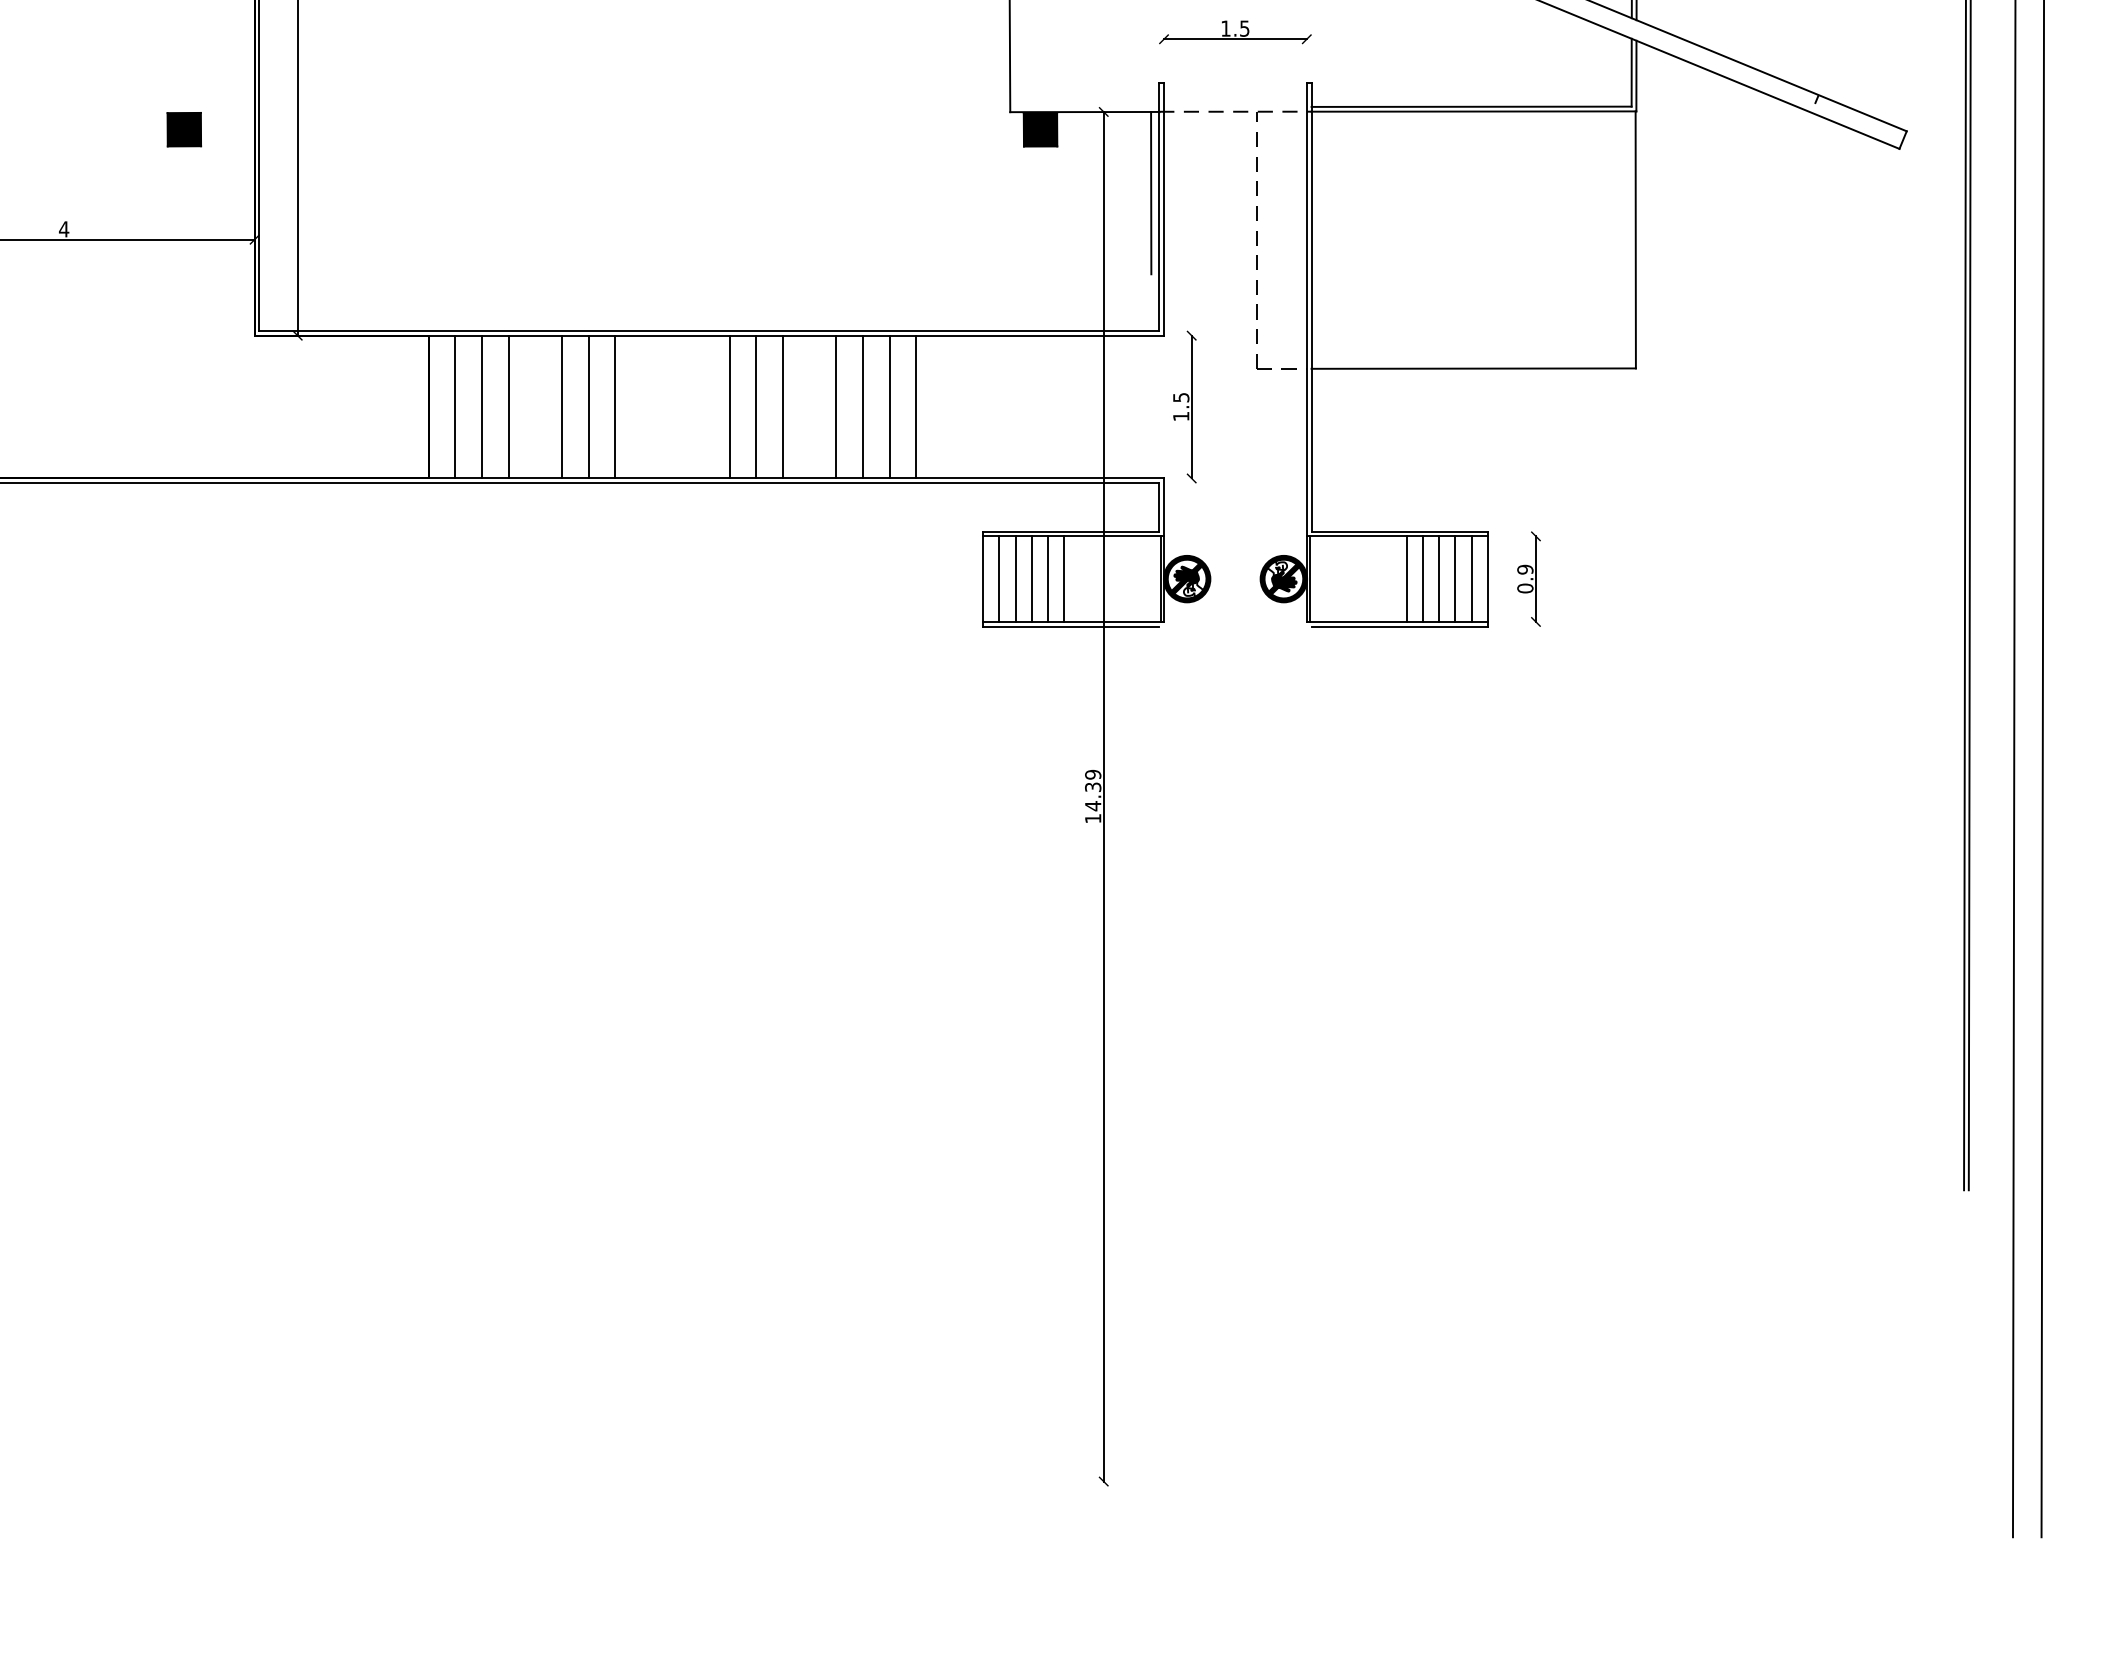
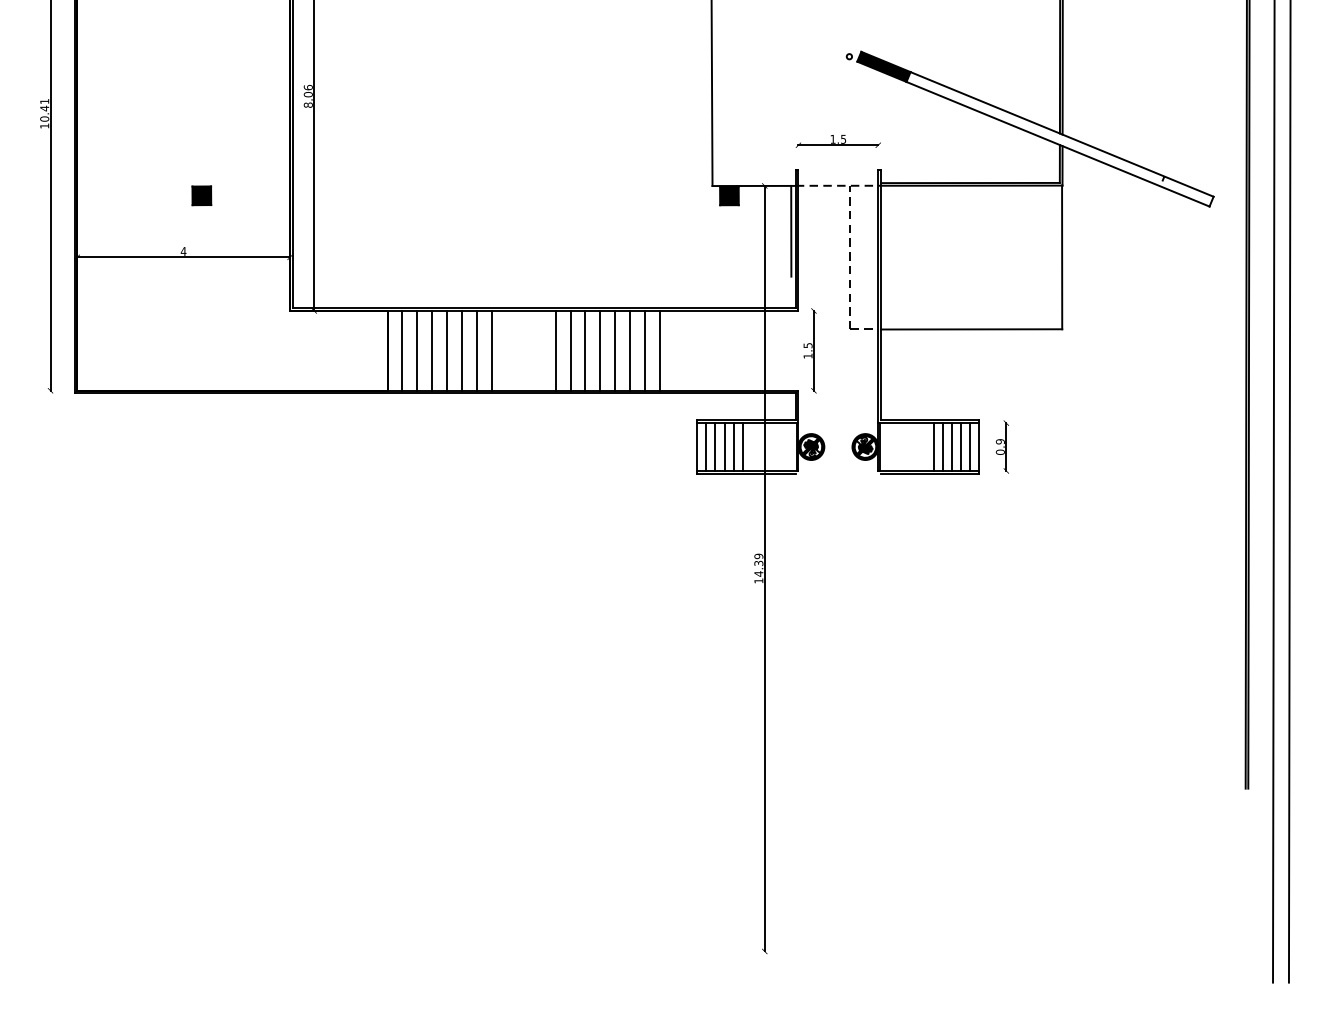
part: (183, 129) -> (201, 195), moved
line: (536, 406) -> (447, 350), added
line: (809, 406) -> (600, 350), added

